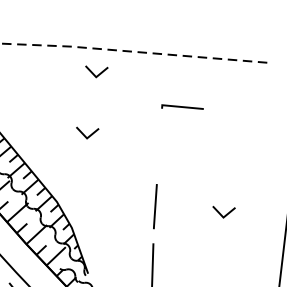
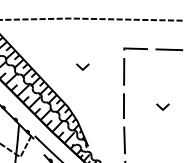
line: (94, 72) -> (84, 32), removed
line: (241, 112) -> (169, 49), added
line: (160, 145) -> (124, 71), added

